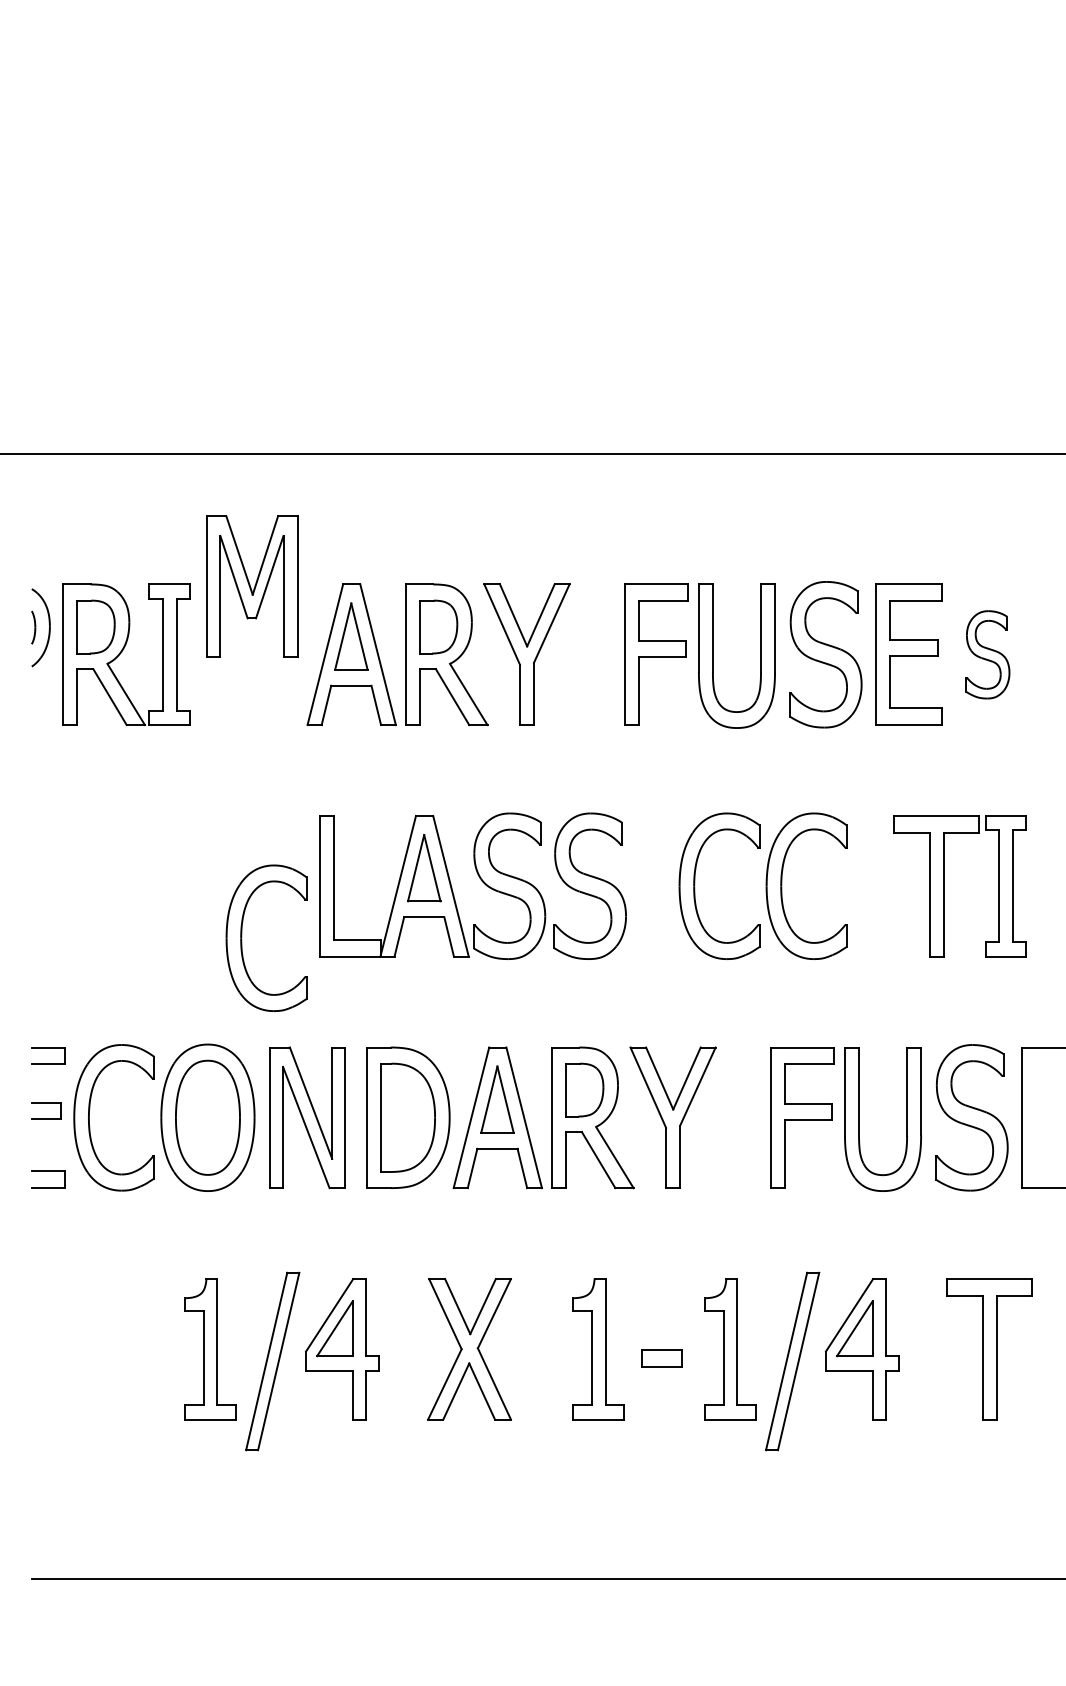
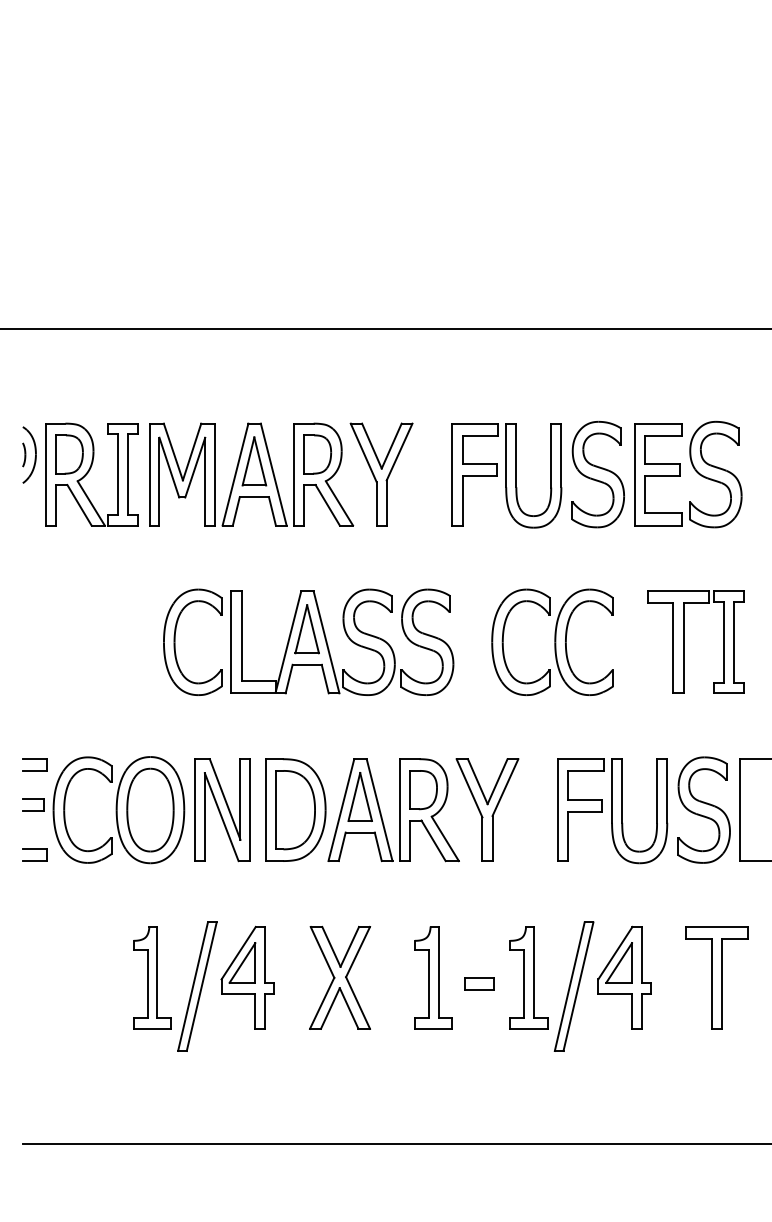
part: (252, 586) -> (182, 474), moved
part: (987, 654) -> (715, 474), size x1.67
part: (242, 937) -> (175, 641), moved

